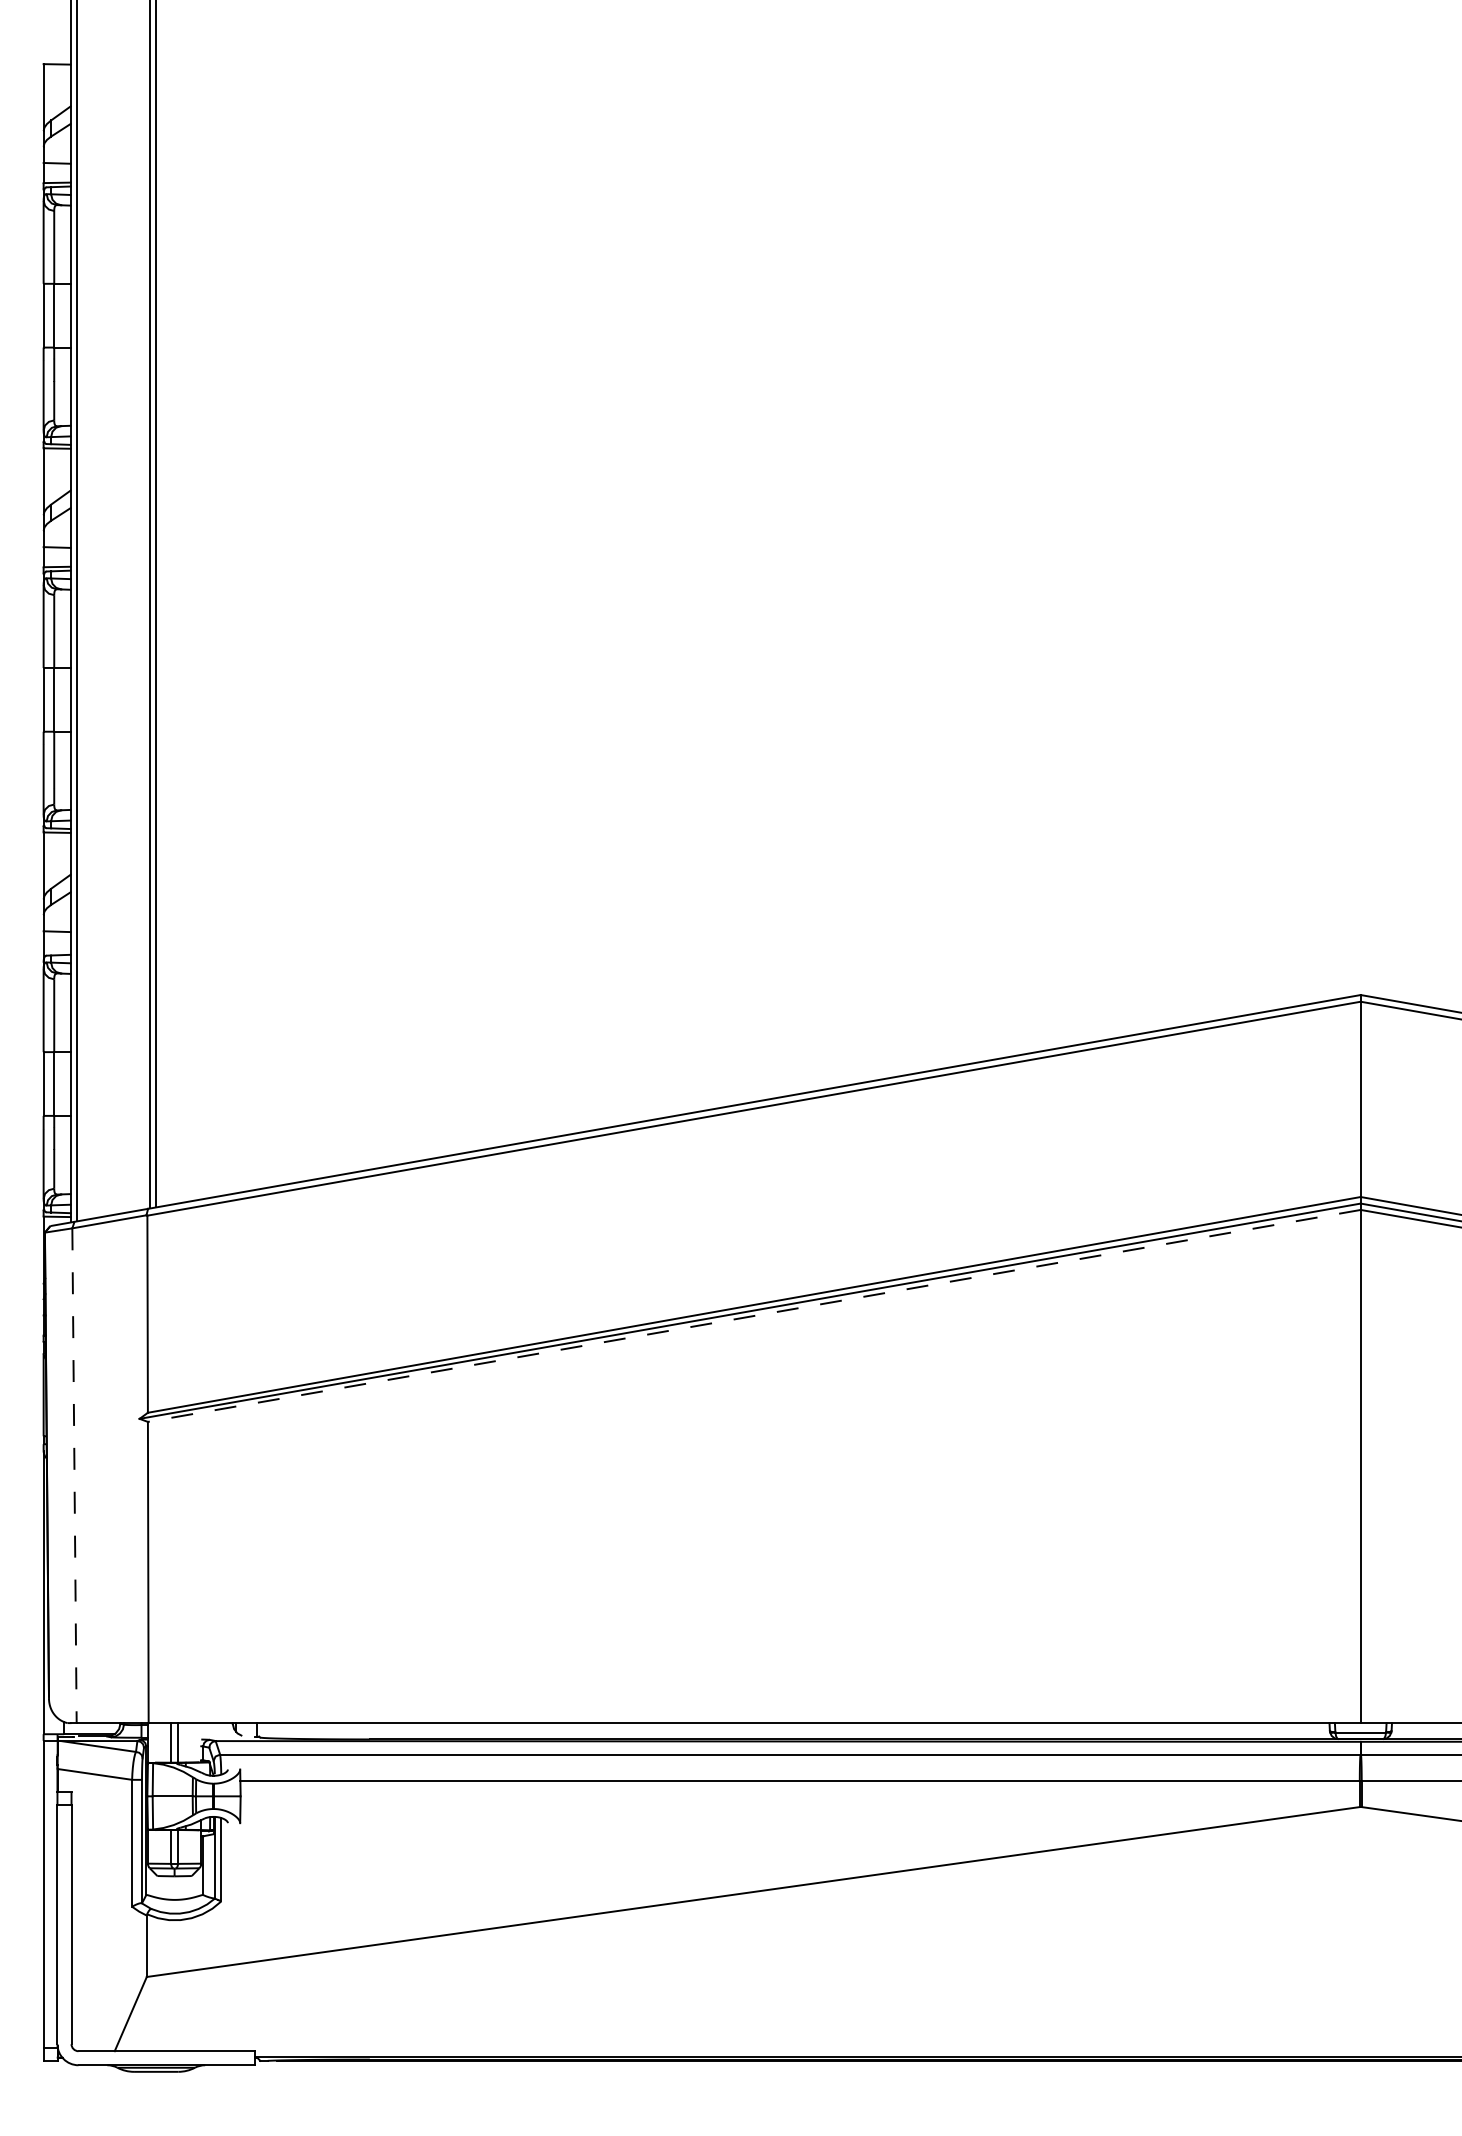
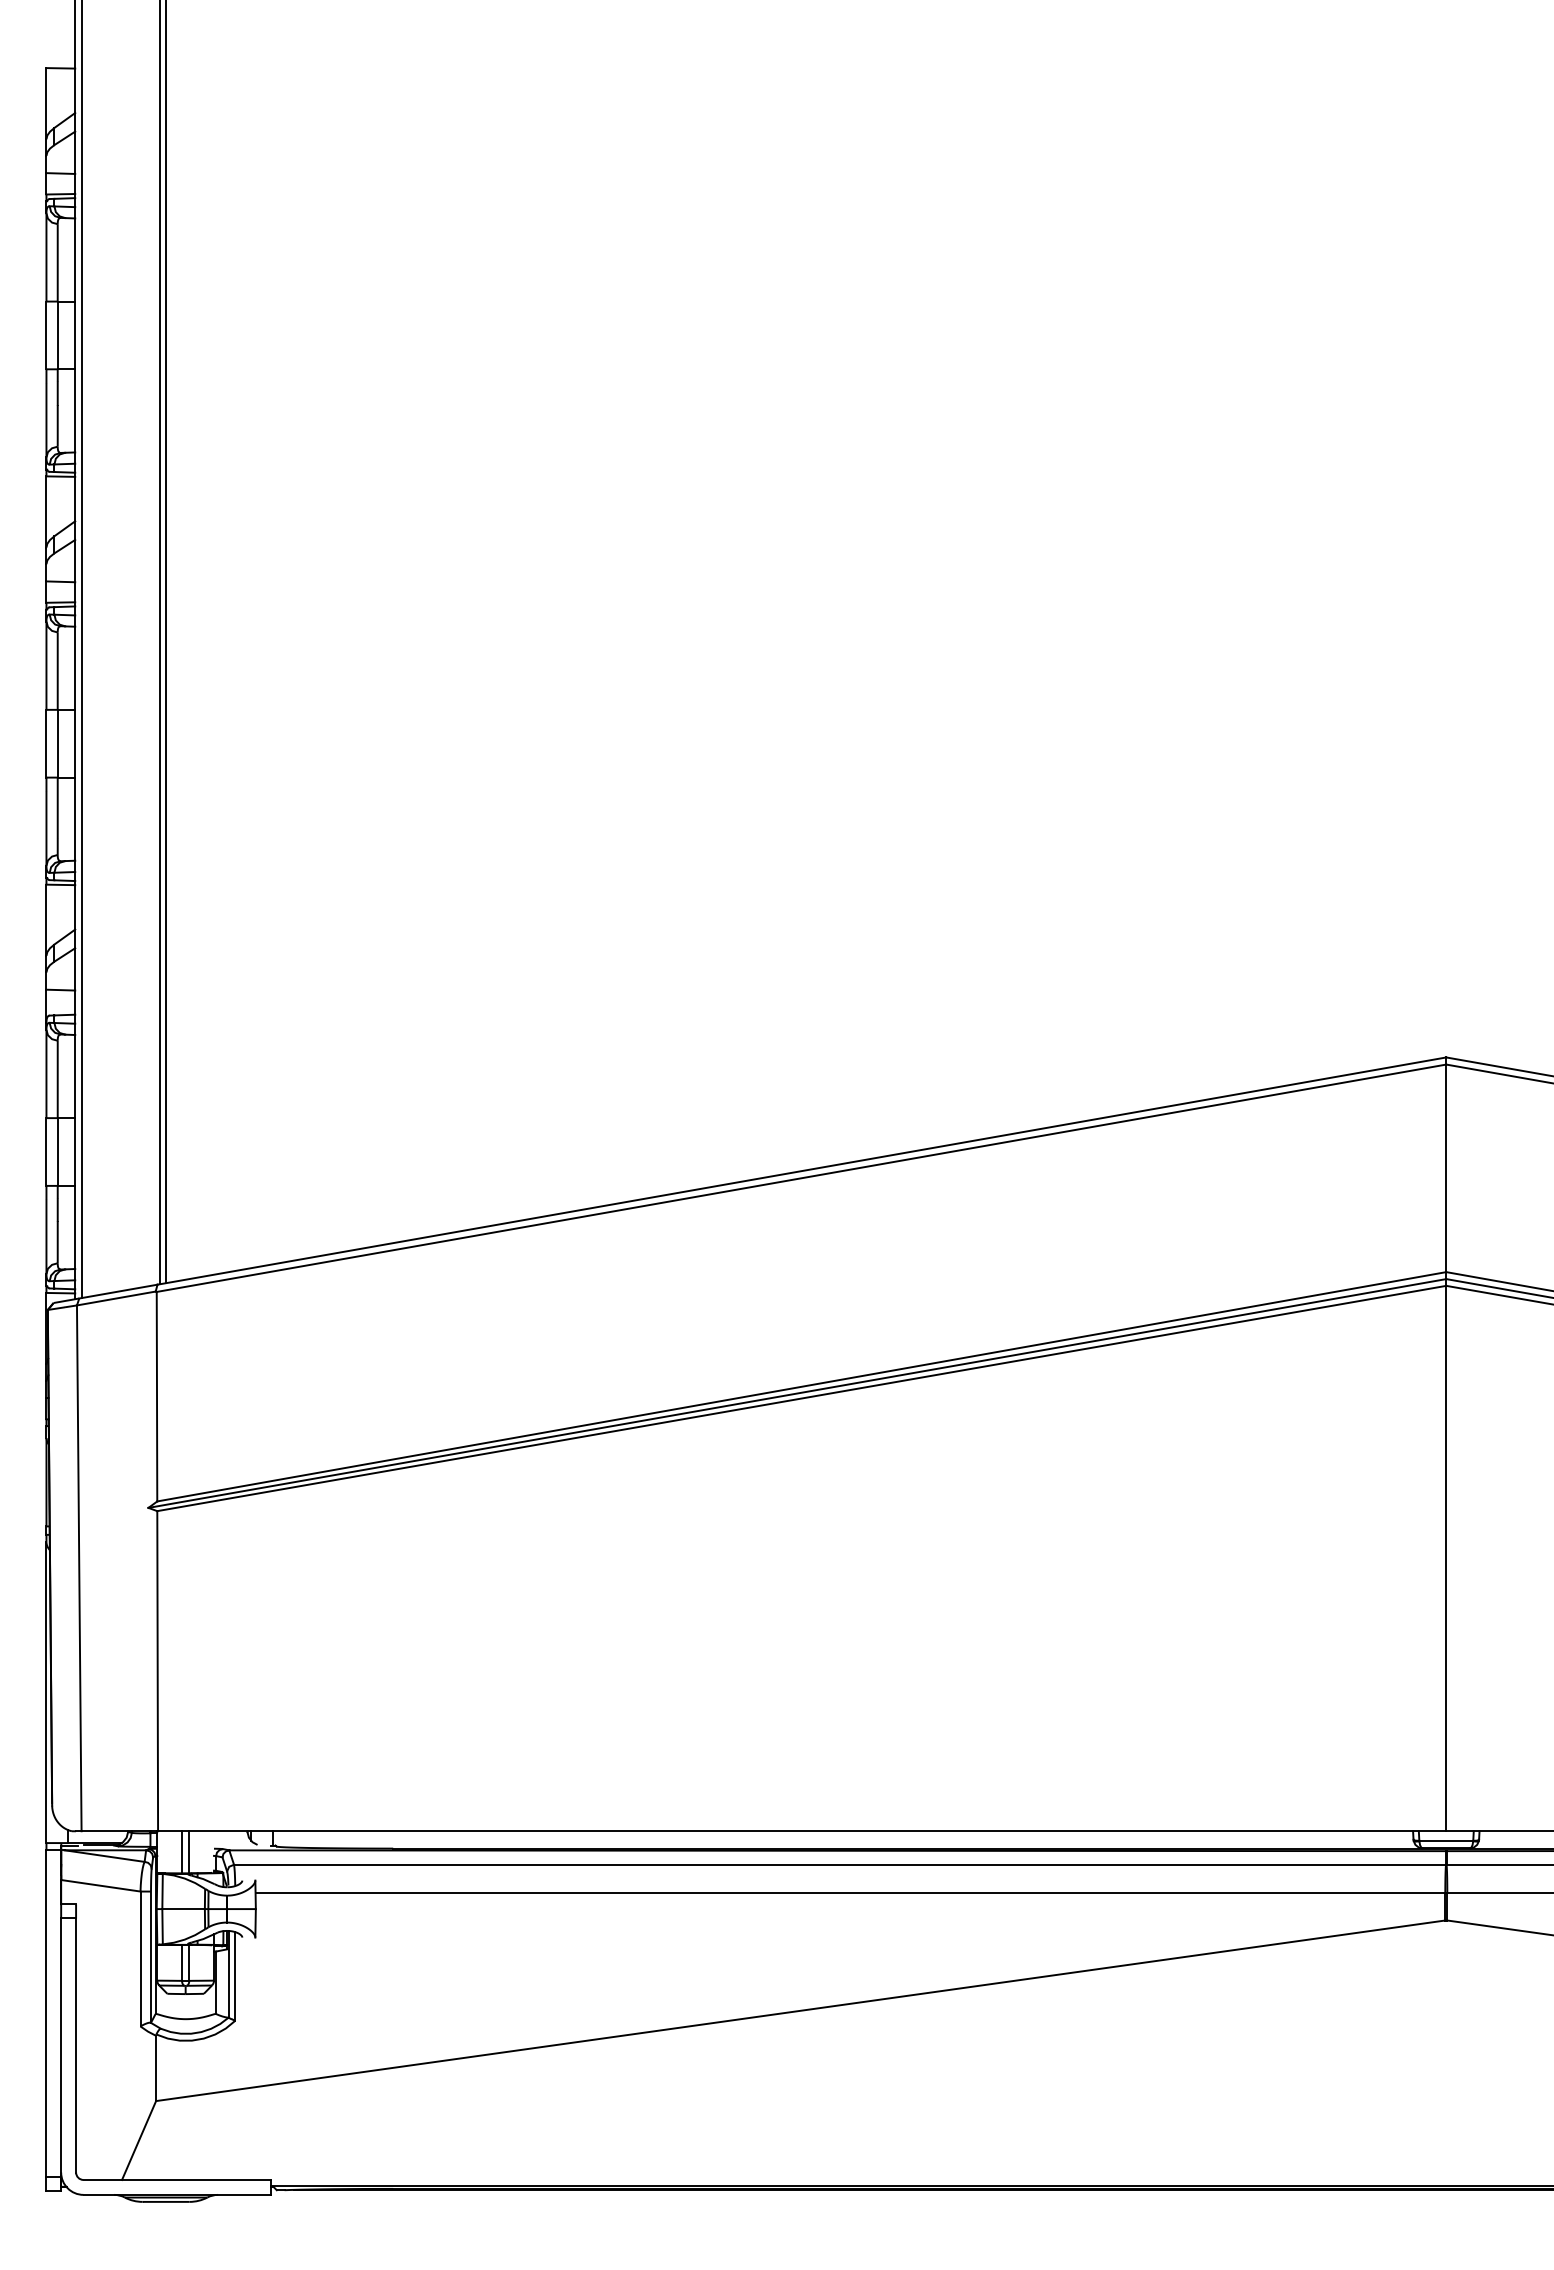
line: (754, 1315) -> (801, 1398), dashed -> solid
line: (74, 1475) -> (79, 1568), dashed -> solid

